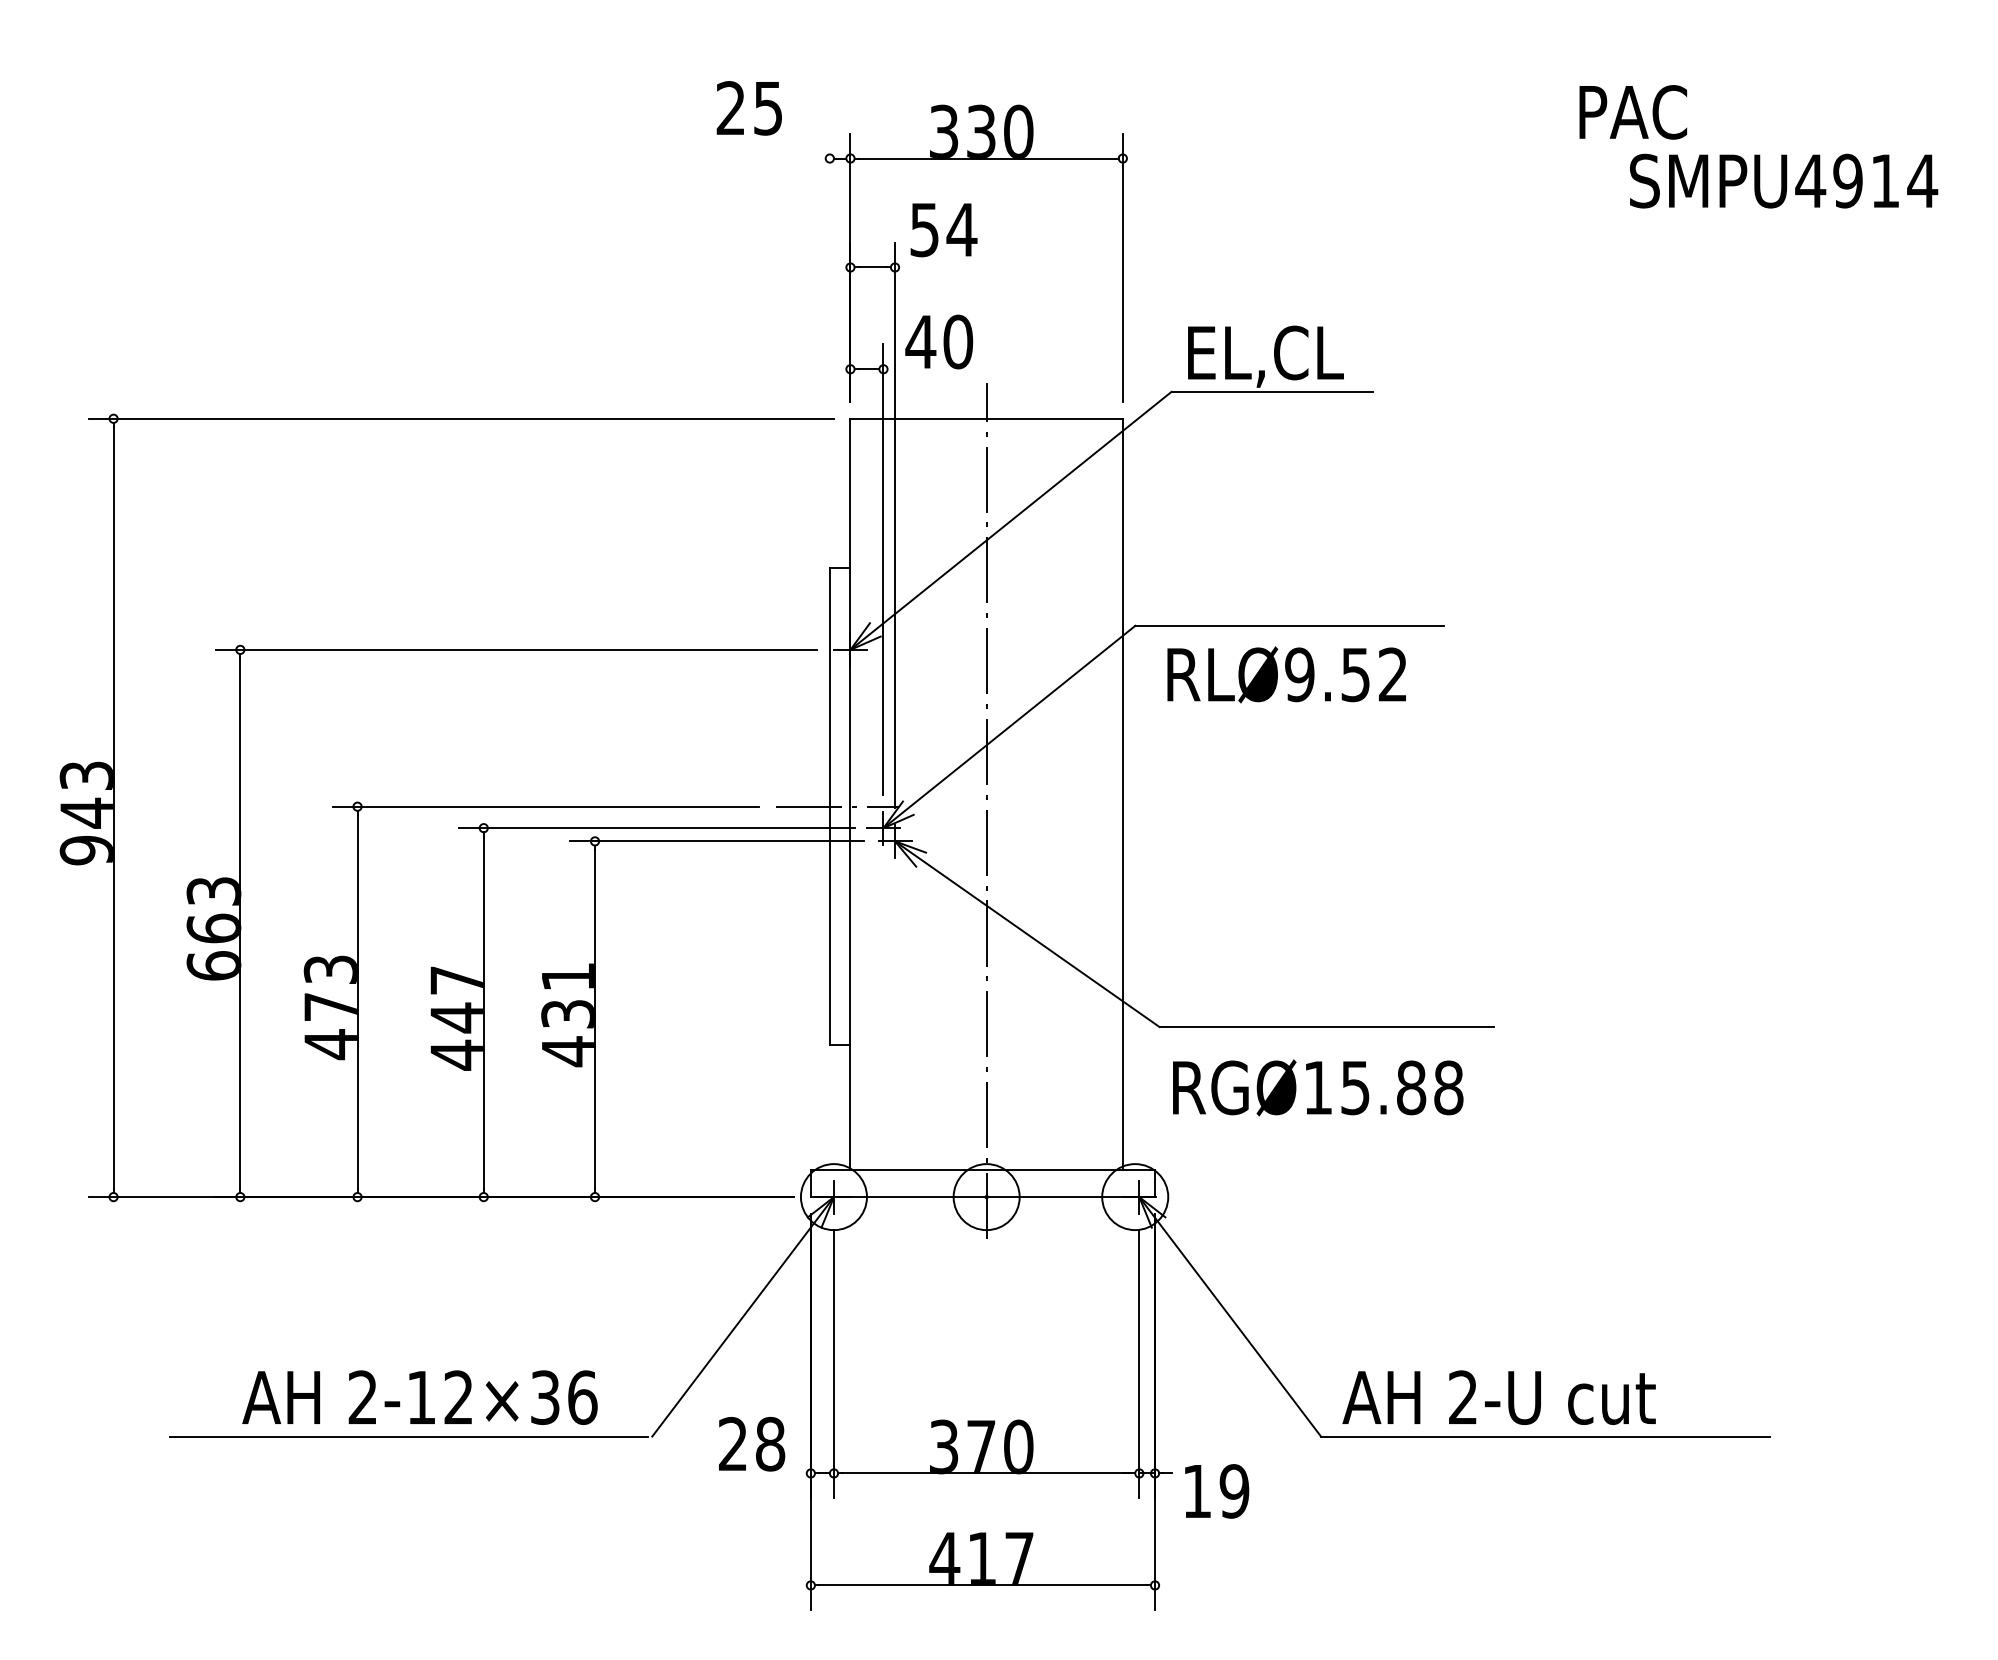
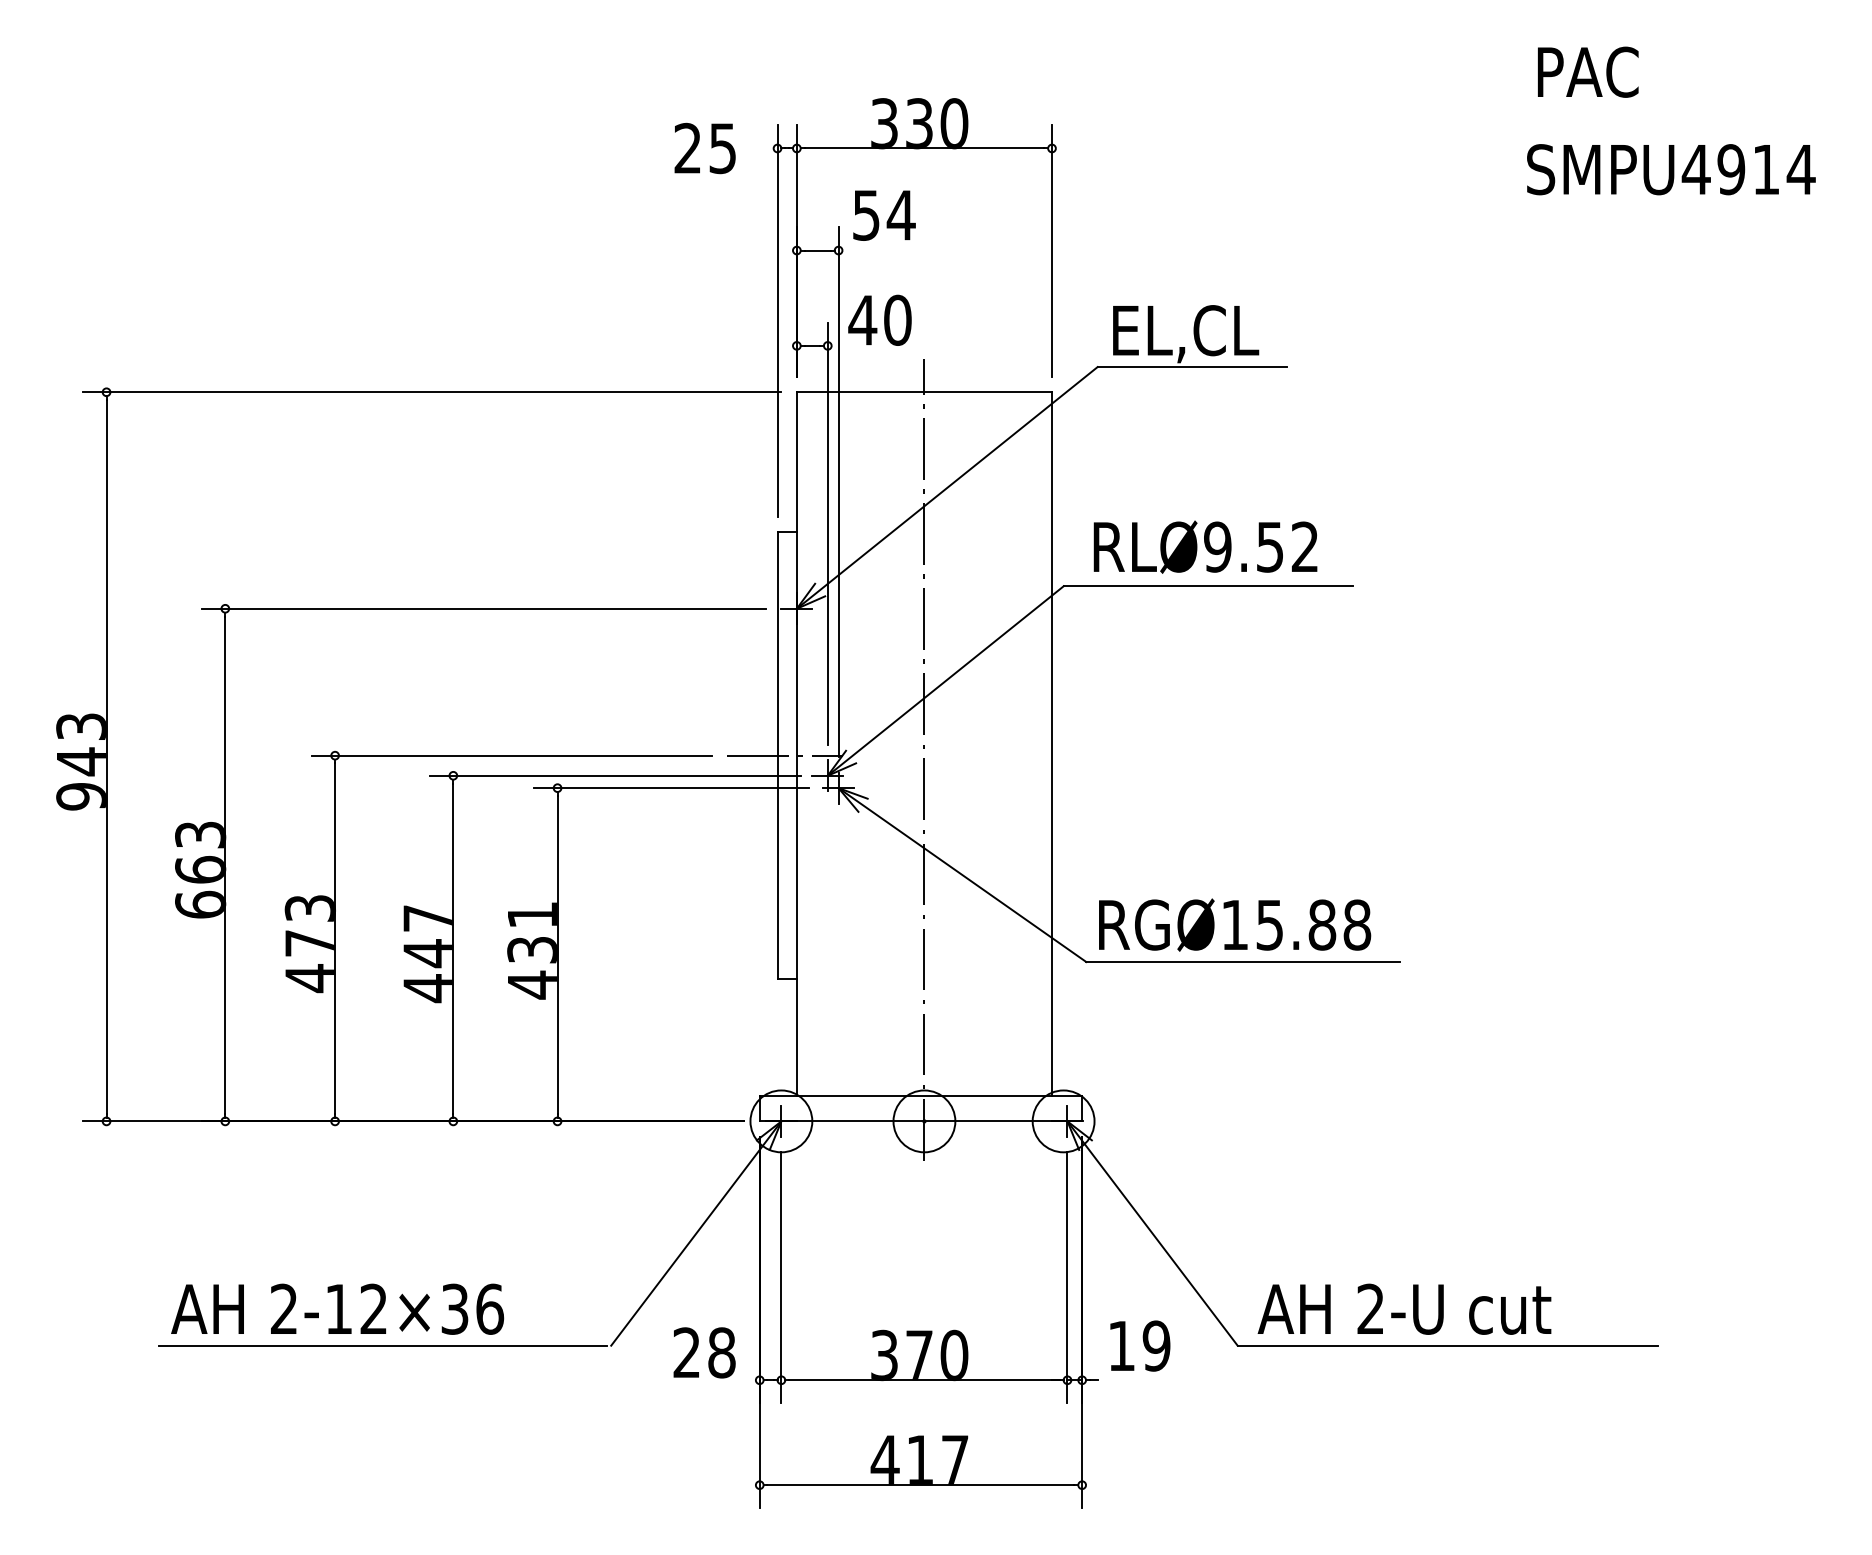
text: (748, 108) -> (704, 148), moved
text: (1633, 111) -> (1588, 71), moved
line: (829, 342) -> (777, 320), added
text: (1286, 674) -> (1205, 546), moved
text: (1318, 1087) -> (1235, 924), moved
text: (419, 1396) -> (337, 1308), moved
text: (1217, 1490) -> (1140, 1345), moved

